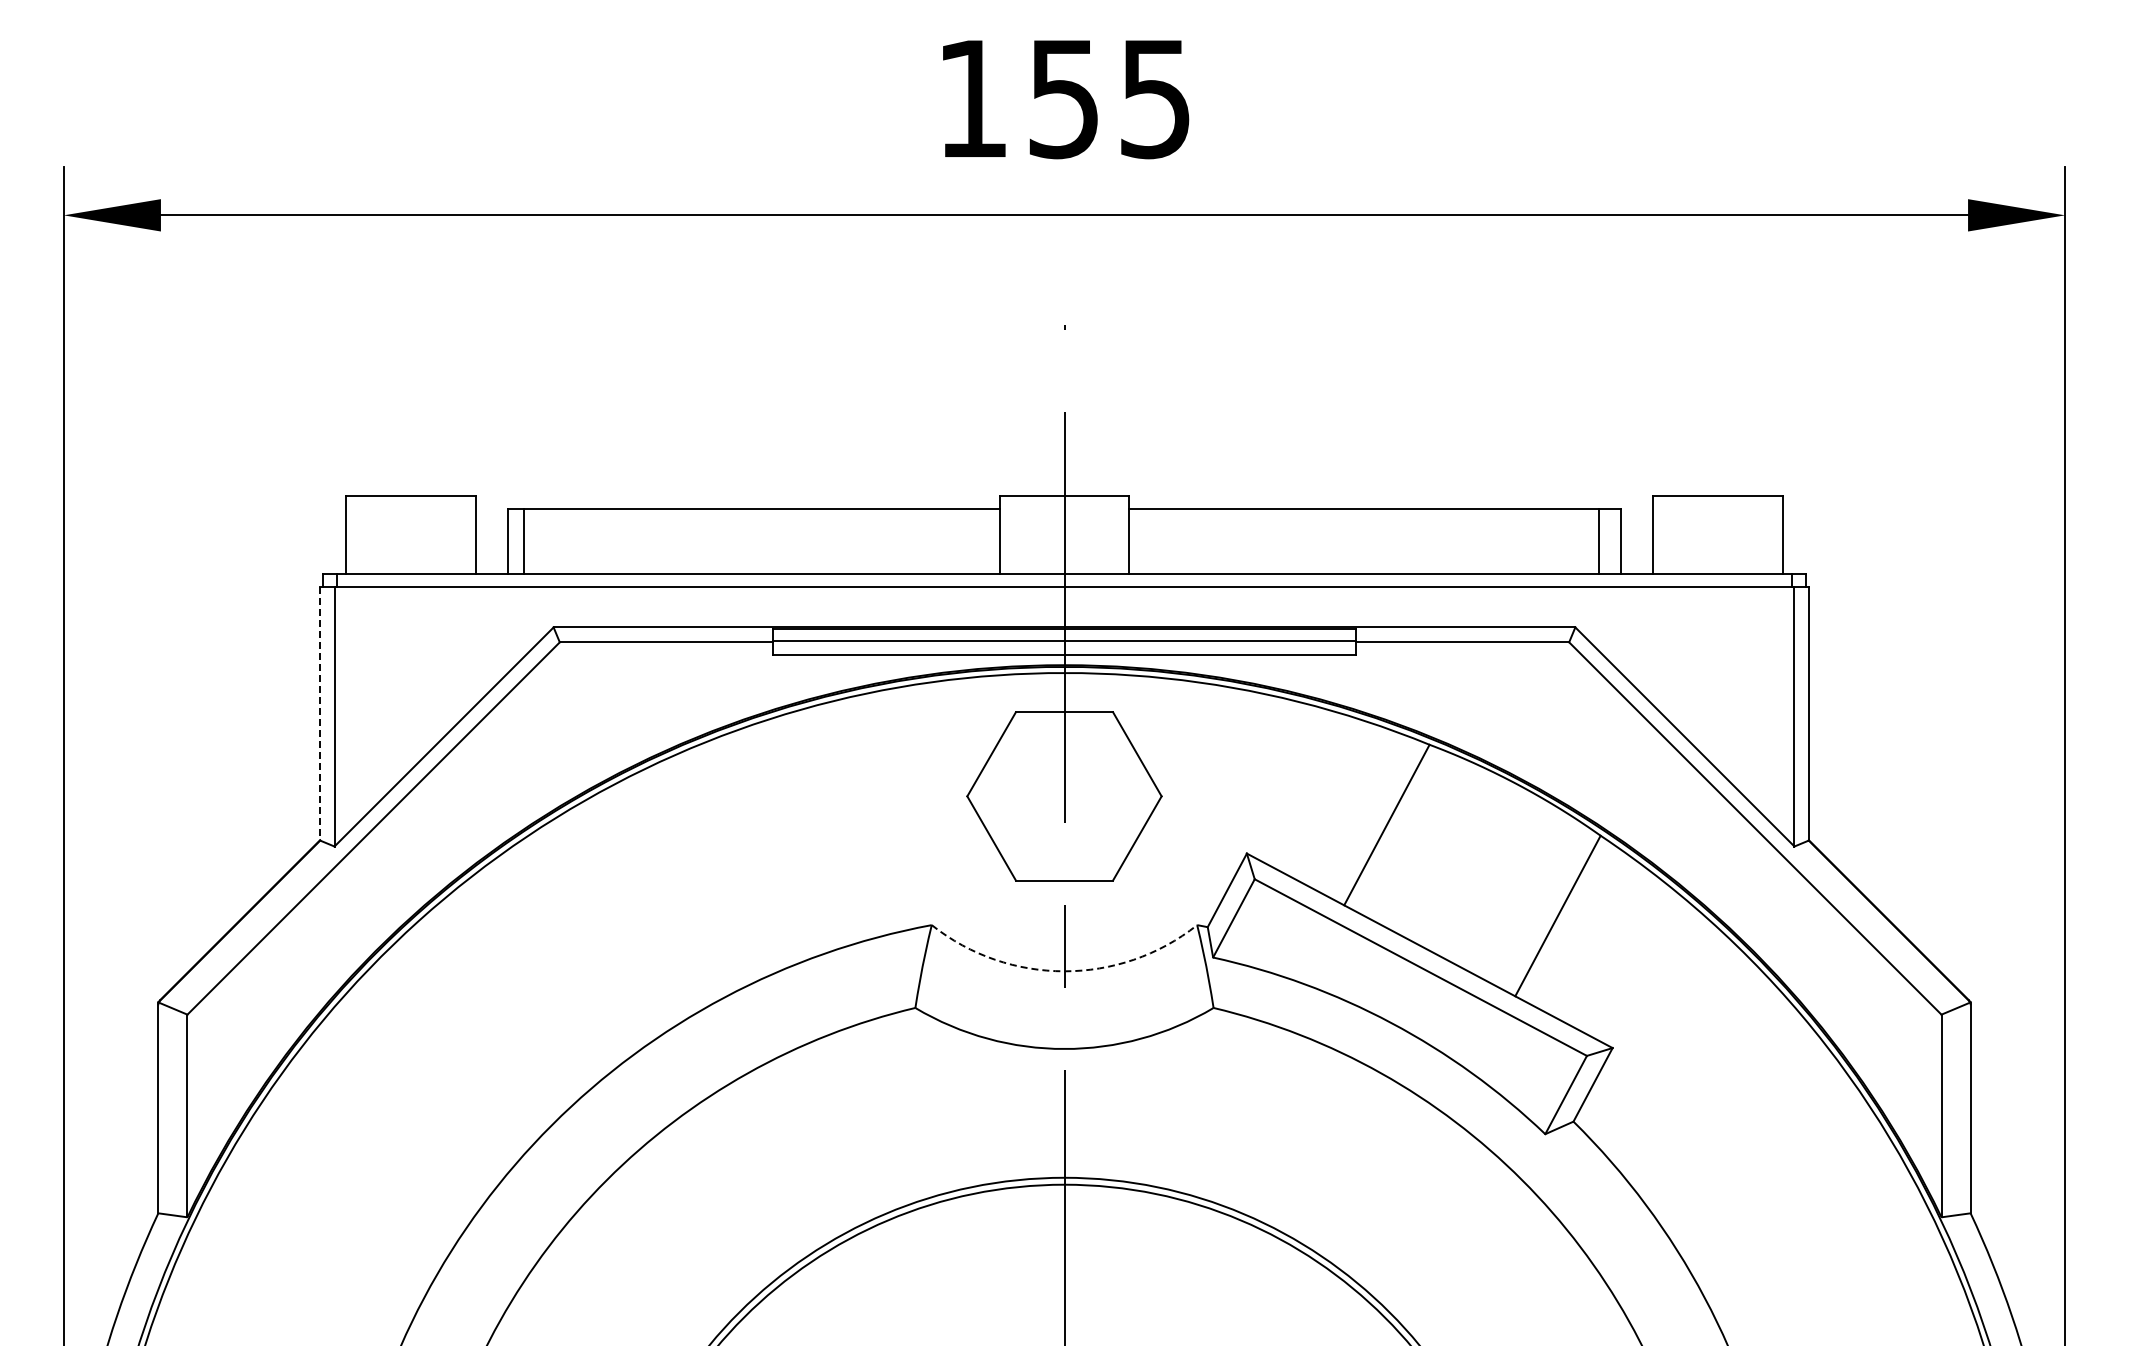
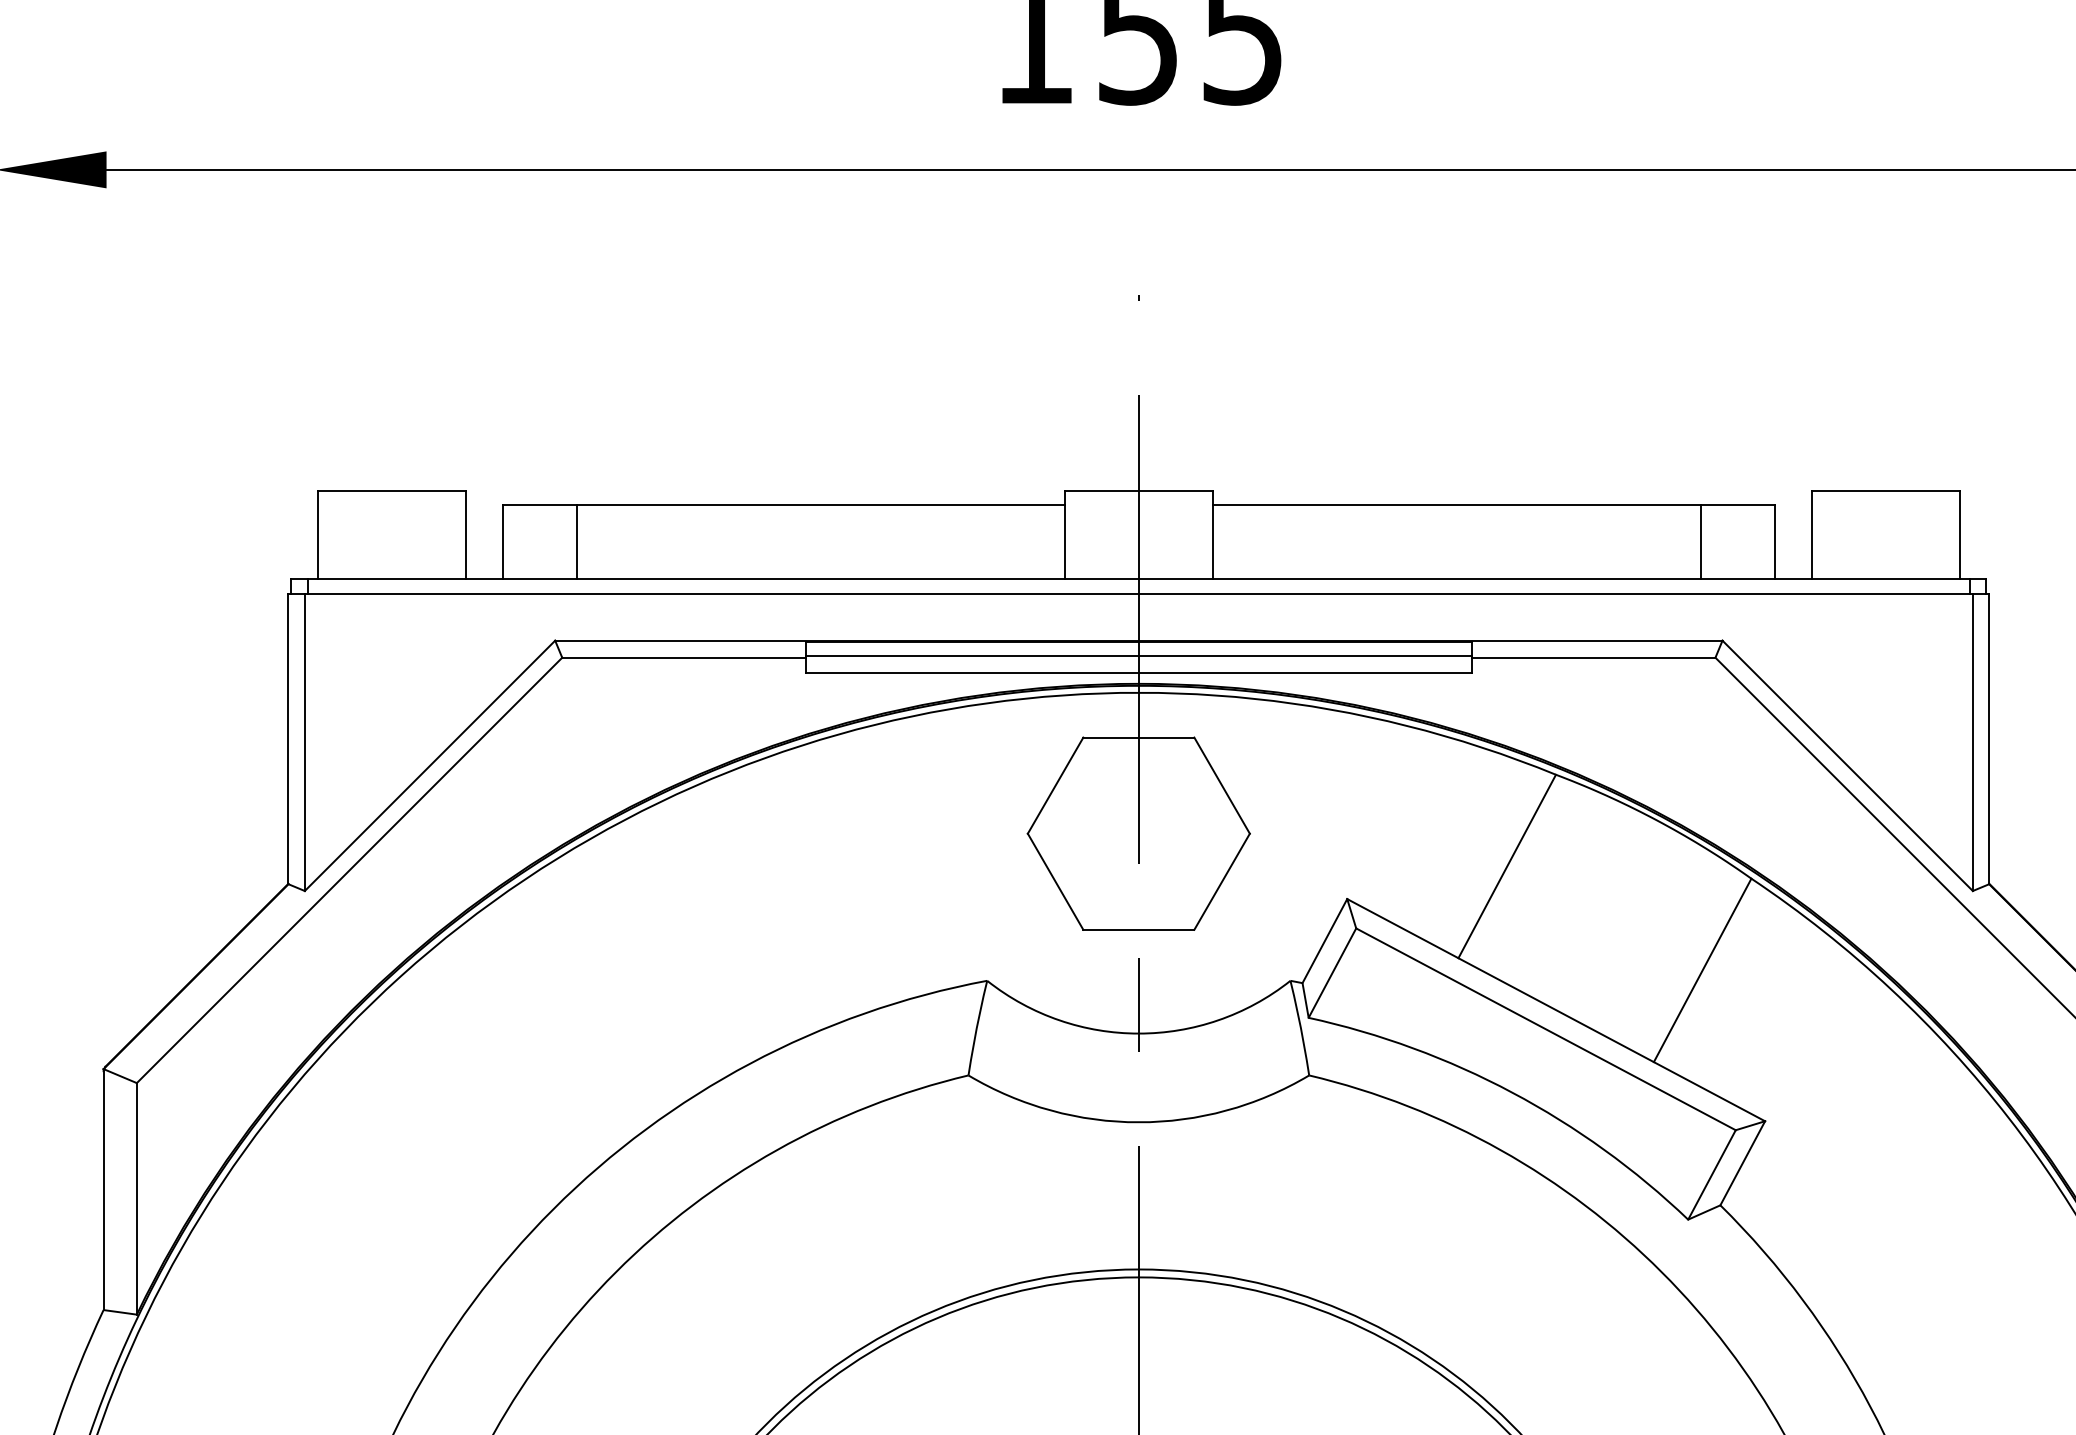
line: (523, 541) -> (576, 542), moved
line: (1599, 541) -> (1700, 542), moved
line: (320, 713) -> (288, 739), dashed -> solid
arc: (1064, 971) -> (1138, 1033), dashed -> solid

